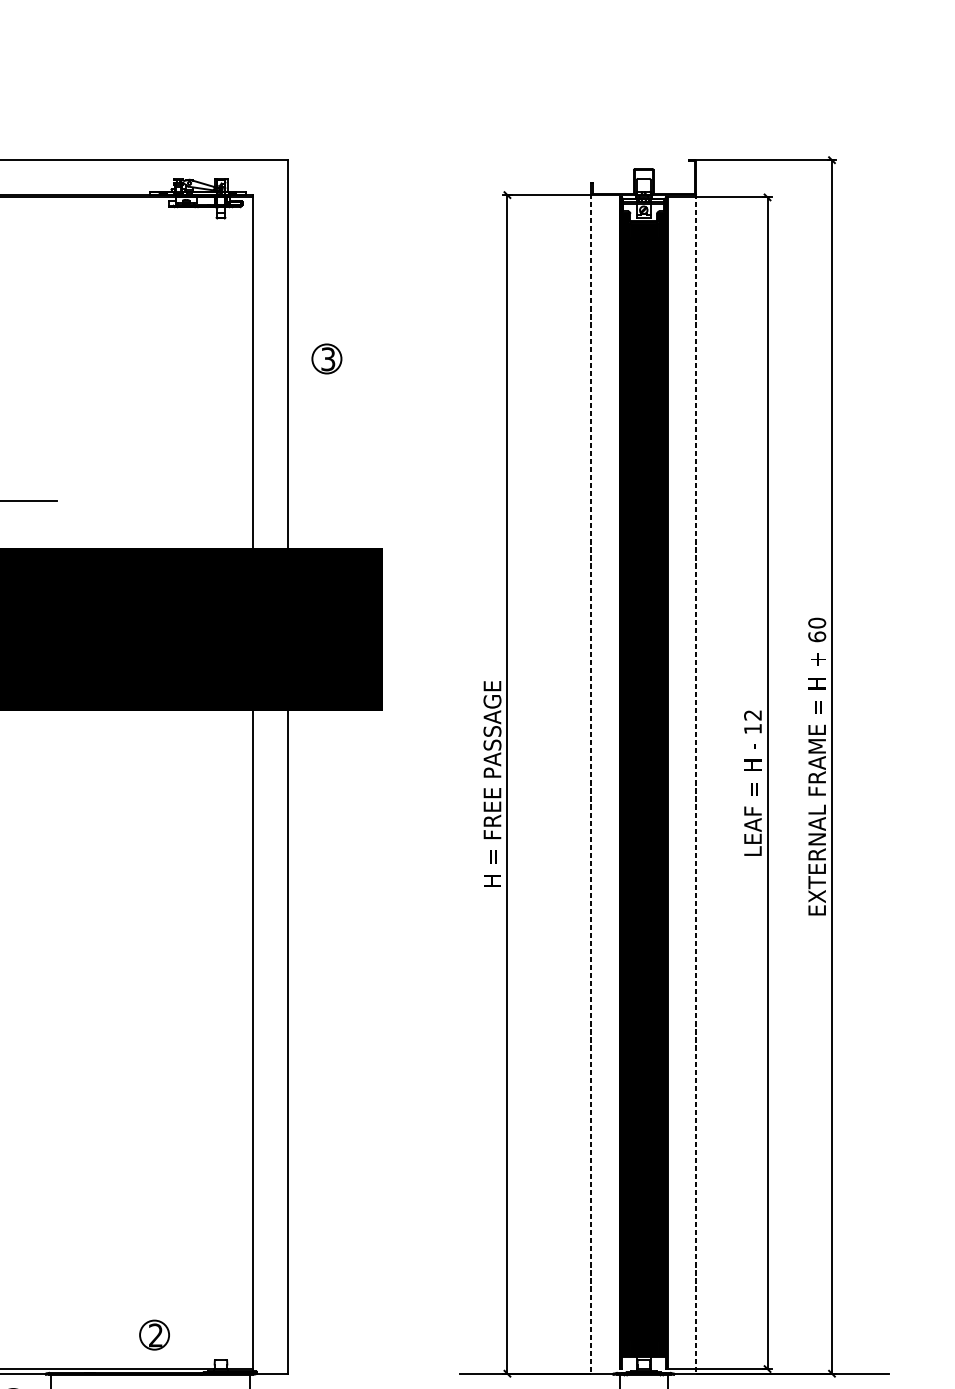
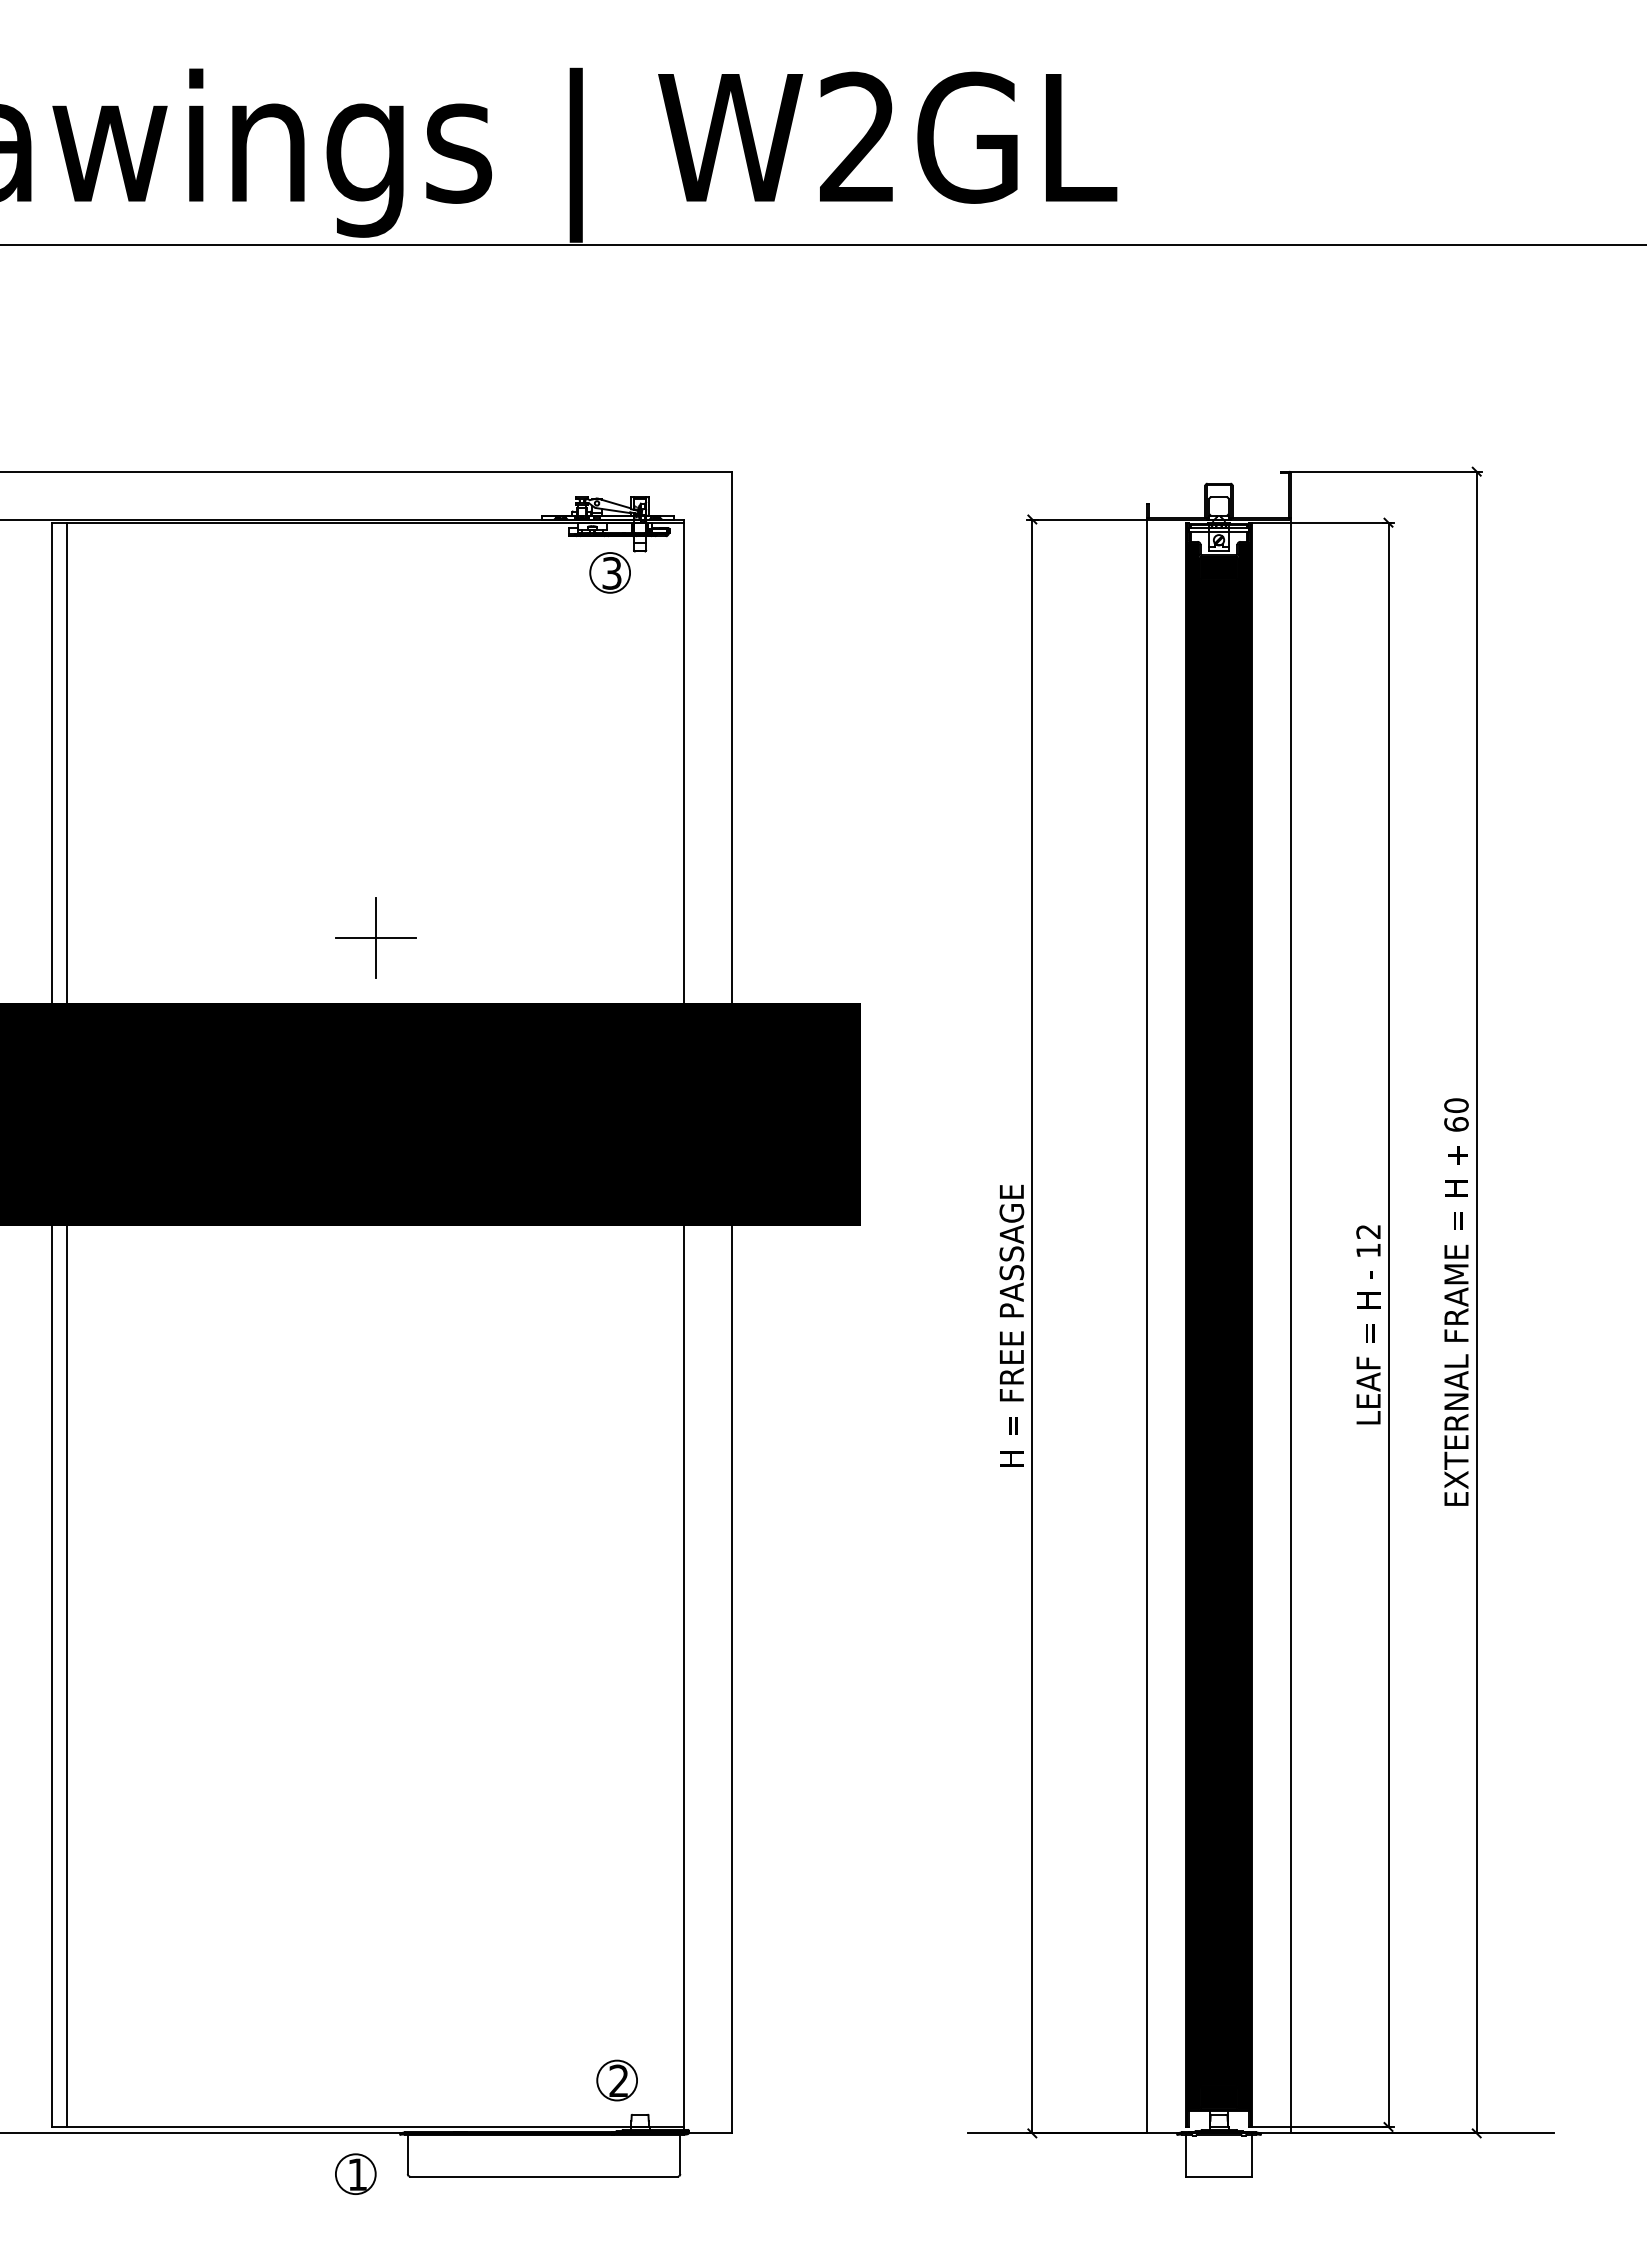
part: (326, 358) -> (609, 572), moved
line: (27, 500) -> (375, 937), added
line: (591, 783) -> (1147, 1325), dashed -> solid
line: (695, 783) -> (1290, 1325), dashed -> solid
part: (154, 1335) -> (616, 2080), moved

